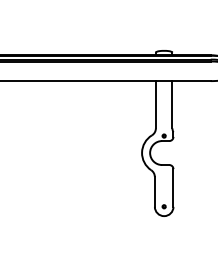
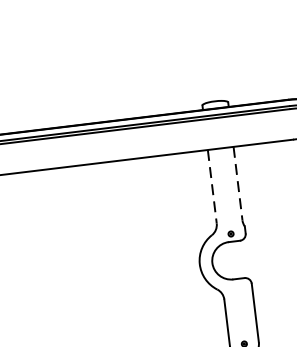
line: (155, 104) -> (211, 186), solid -> dashed
line: (172, 104) -> (238, 183), solid -> dashed

